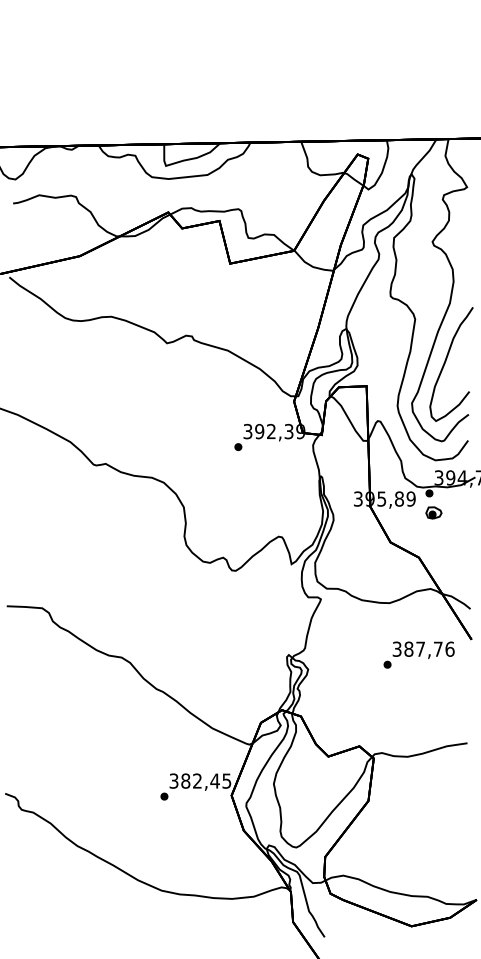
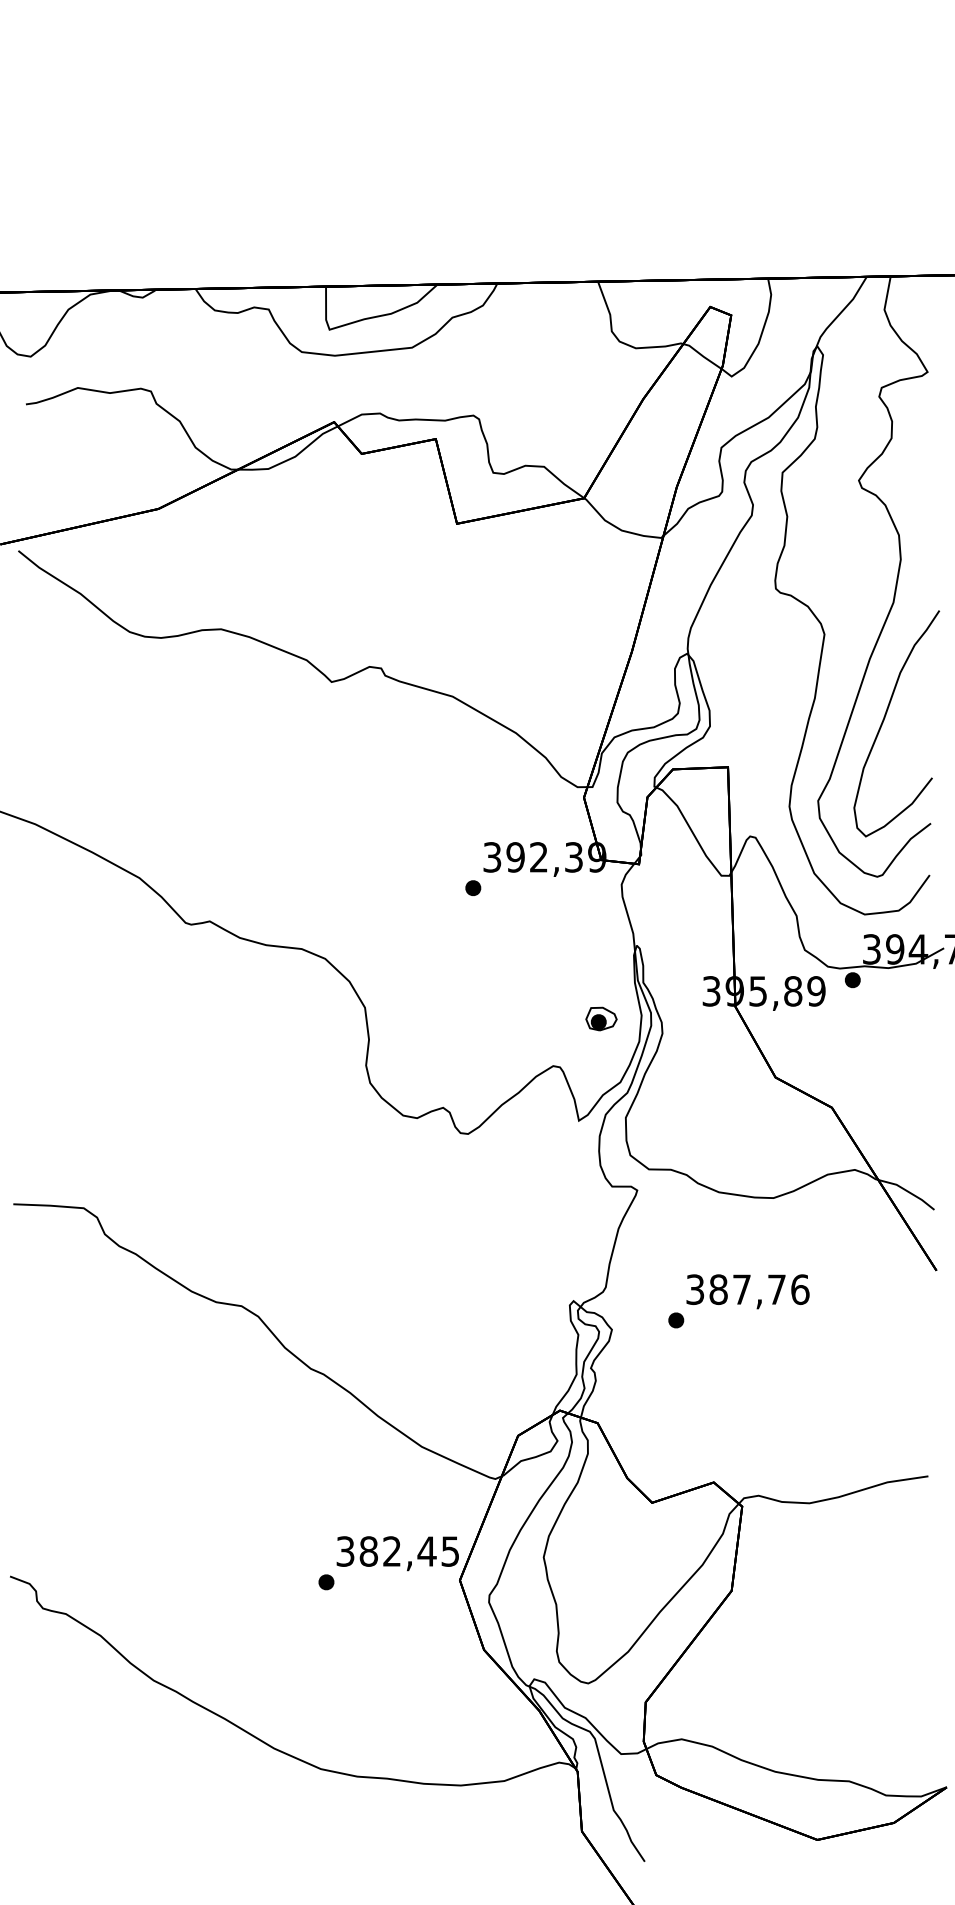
part: (433, 512) -> (600, 1018), moved
text: (418, 654) -> (737, 1300), moved

